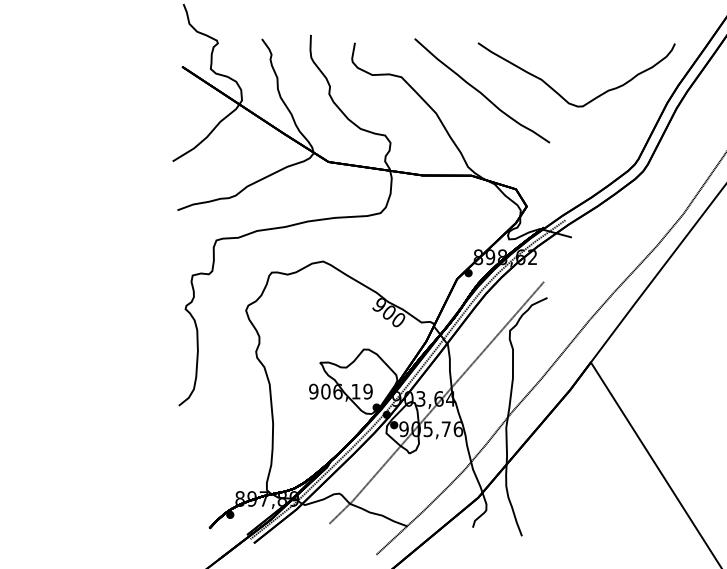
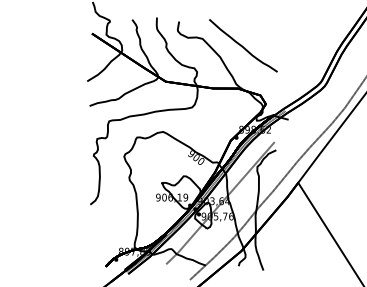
curve: (559, 92) -> (282, 46), removed

